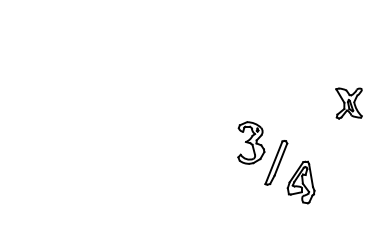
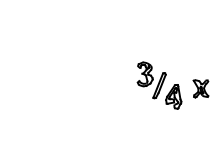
part: (348, 102) -> (200, 88), moved

